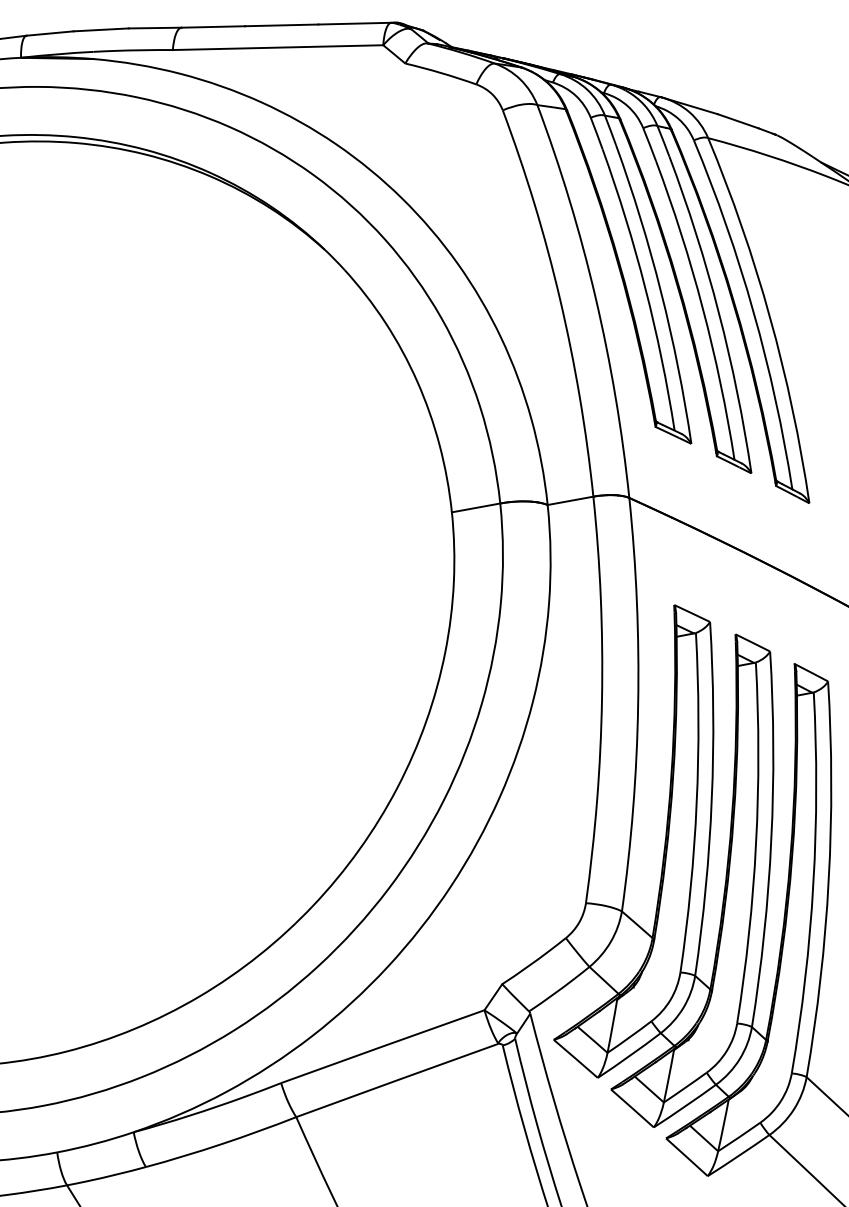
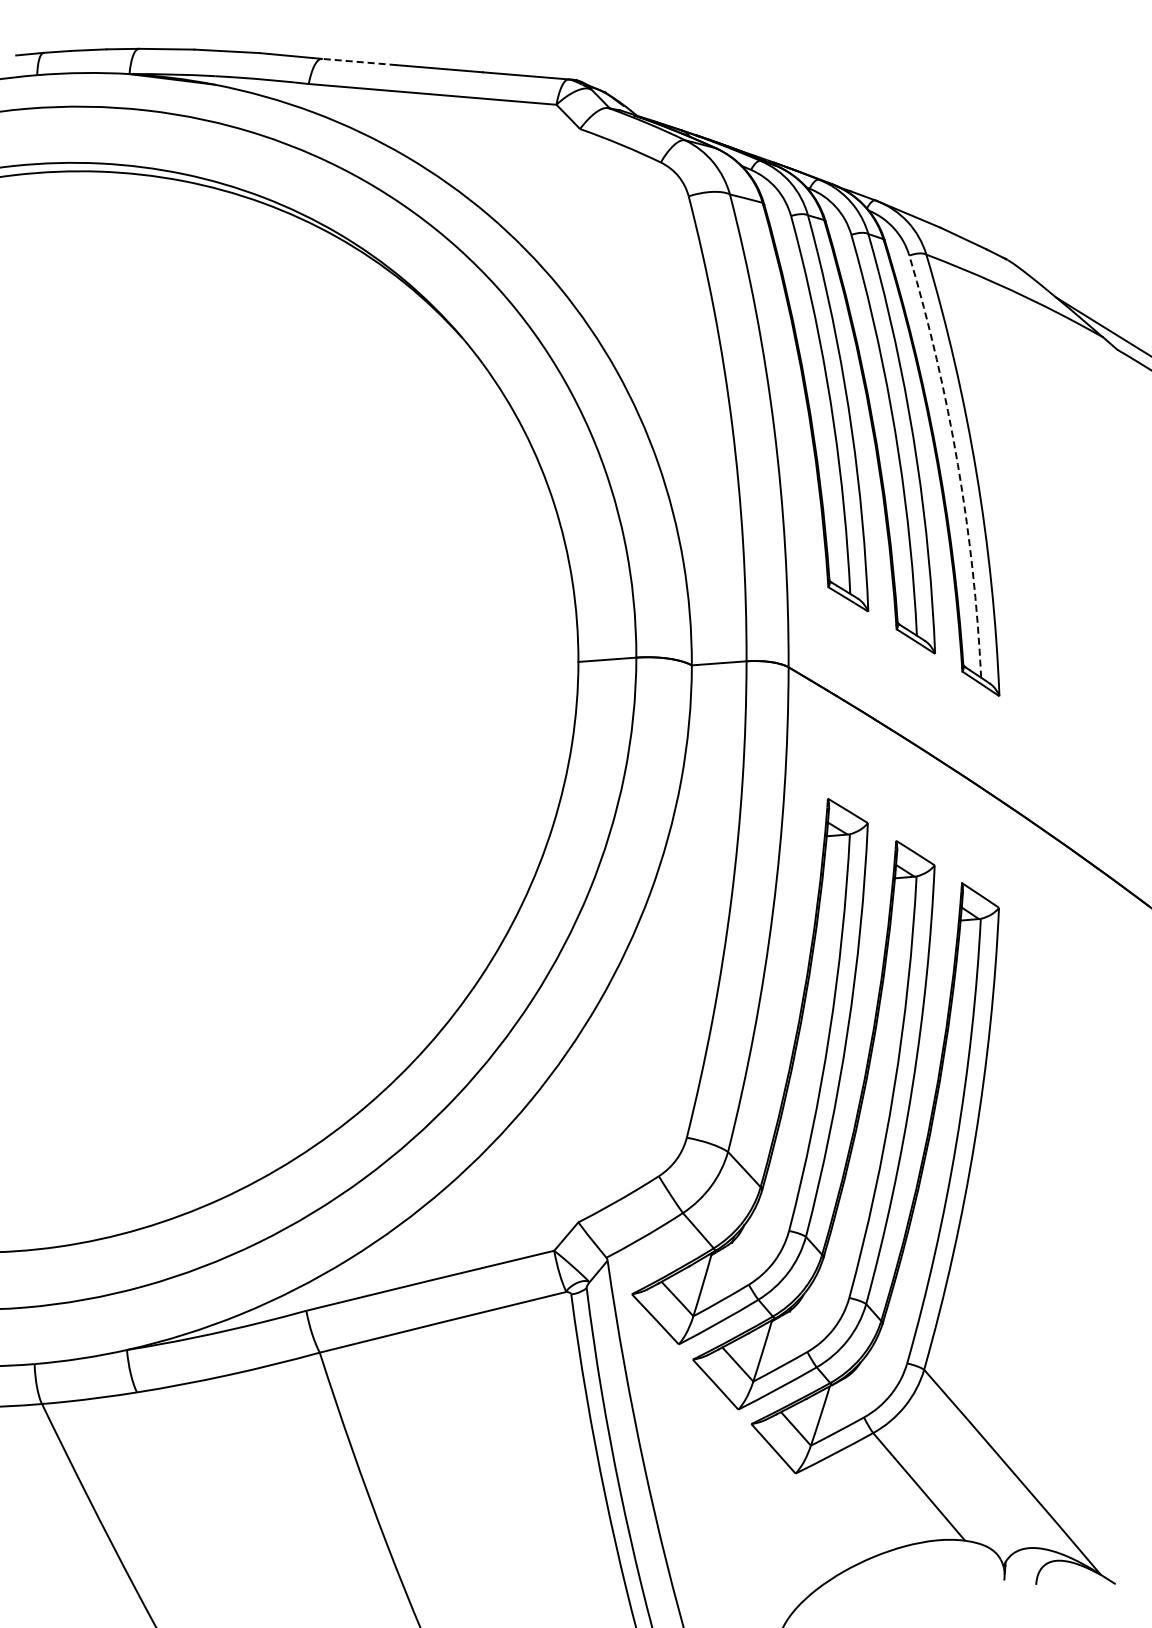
line: (213, 27) -> (359, 62), solid -> dashed
arc: (753, 312) -> (957, 464), solid -> dashed

